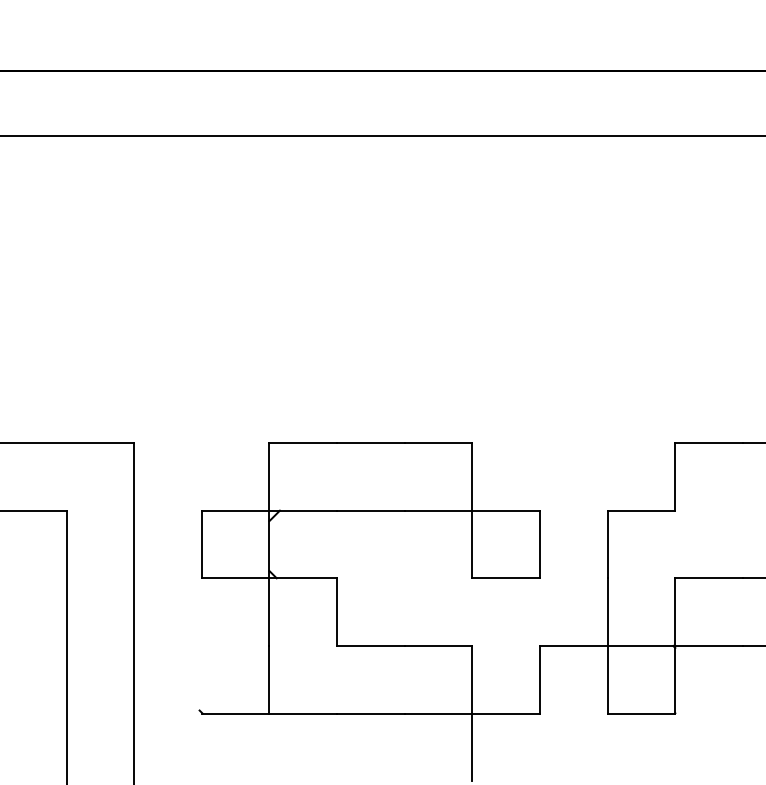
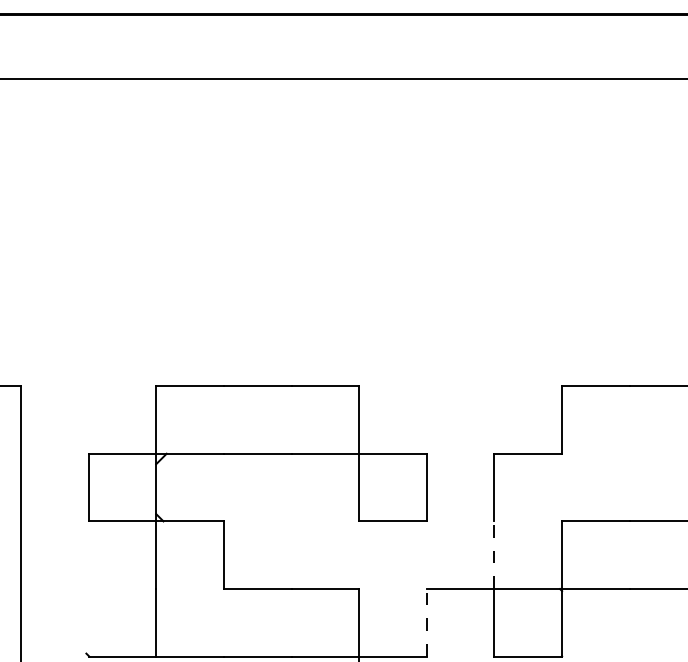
line: (607, 612) -> (494, 555), solid -> dashed
line: (540, 679) -> (427, 622), solid -> dashed

